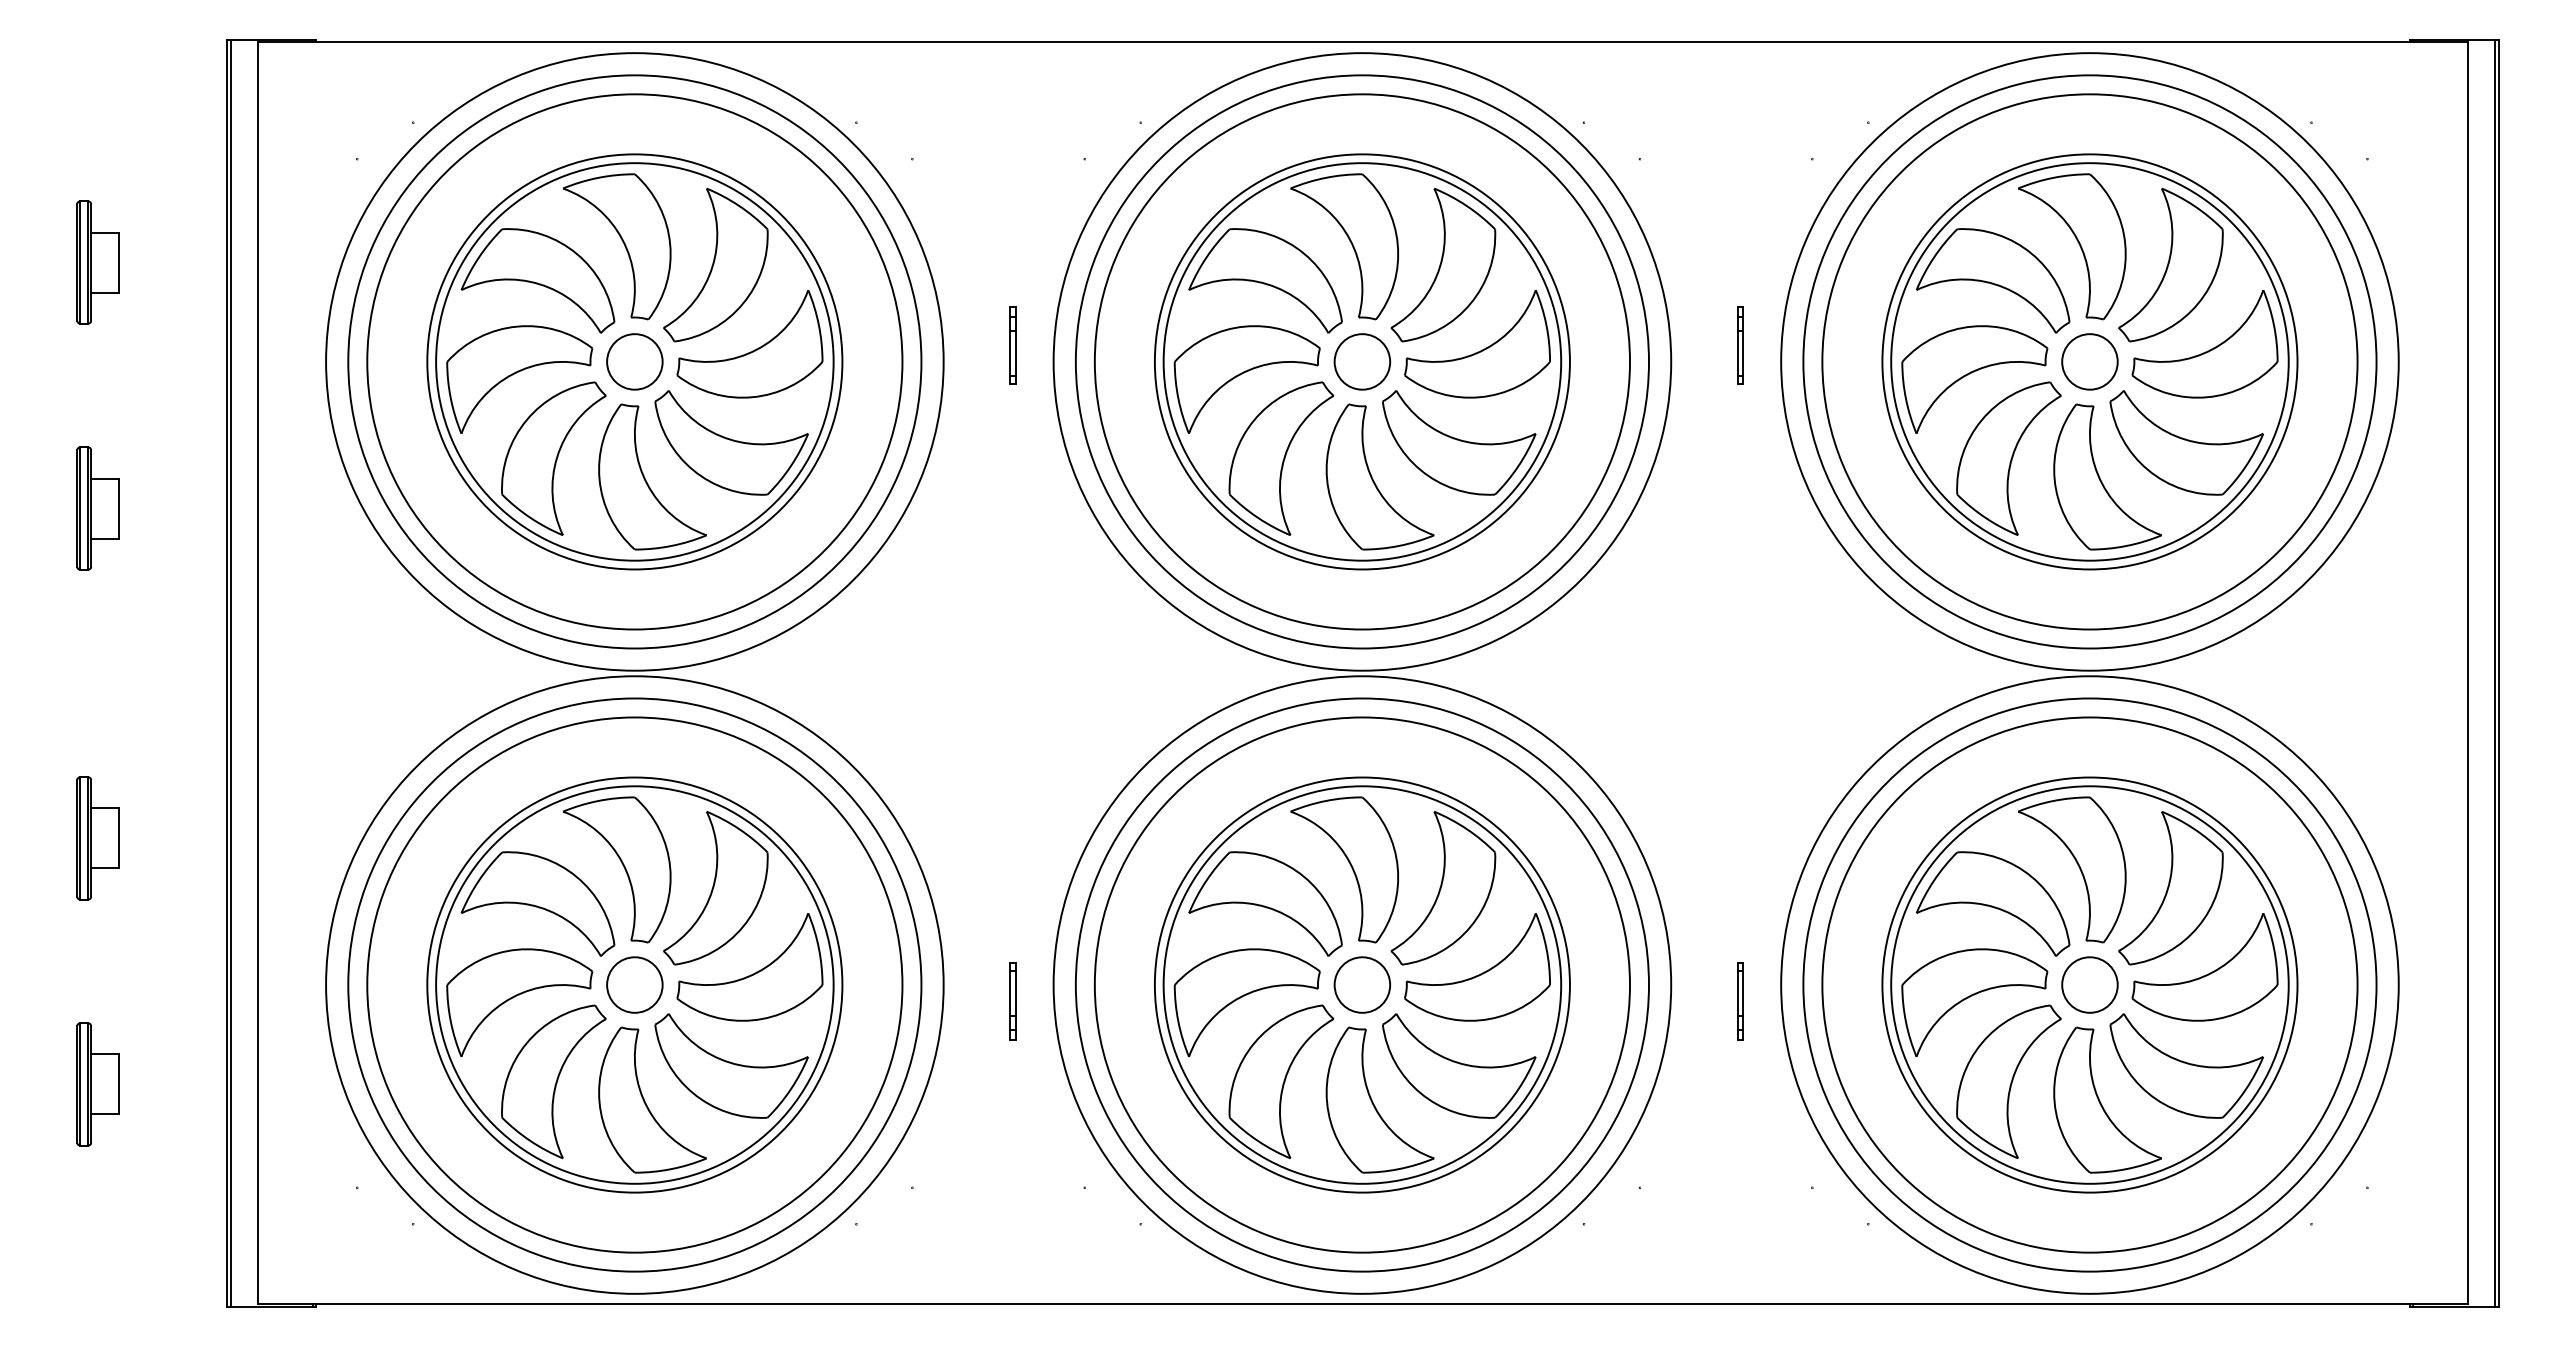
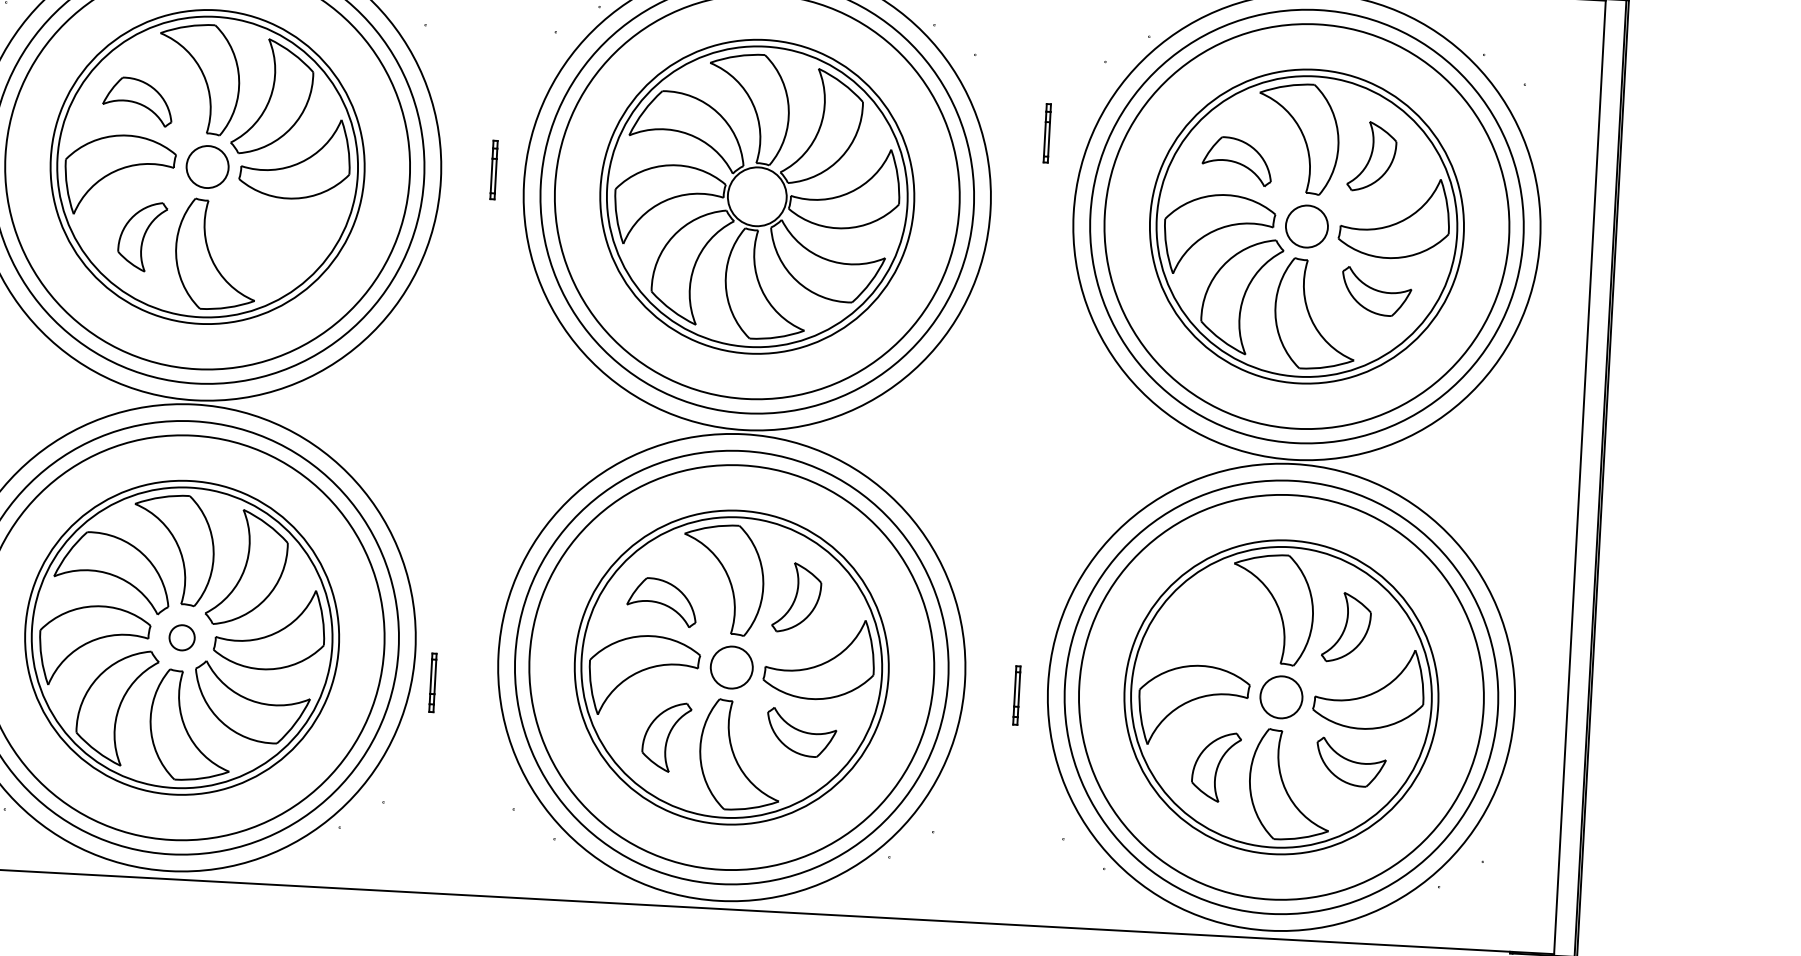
part: (2170, 264) -> (1371, 156), size x0.6
part: (537, 280) -> (137, 101), size x0.6
part: (1993, 280) -> (1237, 161), size x0.6
part: (1740, 345) -> (1047, 133), moved
circle: (1362, 361) -> (757, 196), size x1.4
part: (731, 442) -> (277, 231), removed
part: (2186, 442) -> (1376, 291), size x0.6
part: (553, 458) -> (142, 236), size x0.6
part: (1443, 888) -> (797, 597), size x0.6
part: (2170, 888) -> (1346, 627), size x0.6
part: (1265, 903) -> (661, 602), size x0.6
part: (1993, 903) -> (1211, 631), removed
circle: (634, 984) -> (181, 637), size x0.6
part: (1012, 1001) -> (432, 682), moved
part: (1459, 1065) -> (801, 732), size x0.6
part: (2186, 1065) -> (1351, 762), size x0.6
part: (1281, 1081) -> (666, 737), size x0.6
part: (2008, 1081) -> (1215, 766), size x0.6

